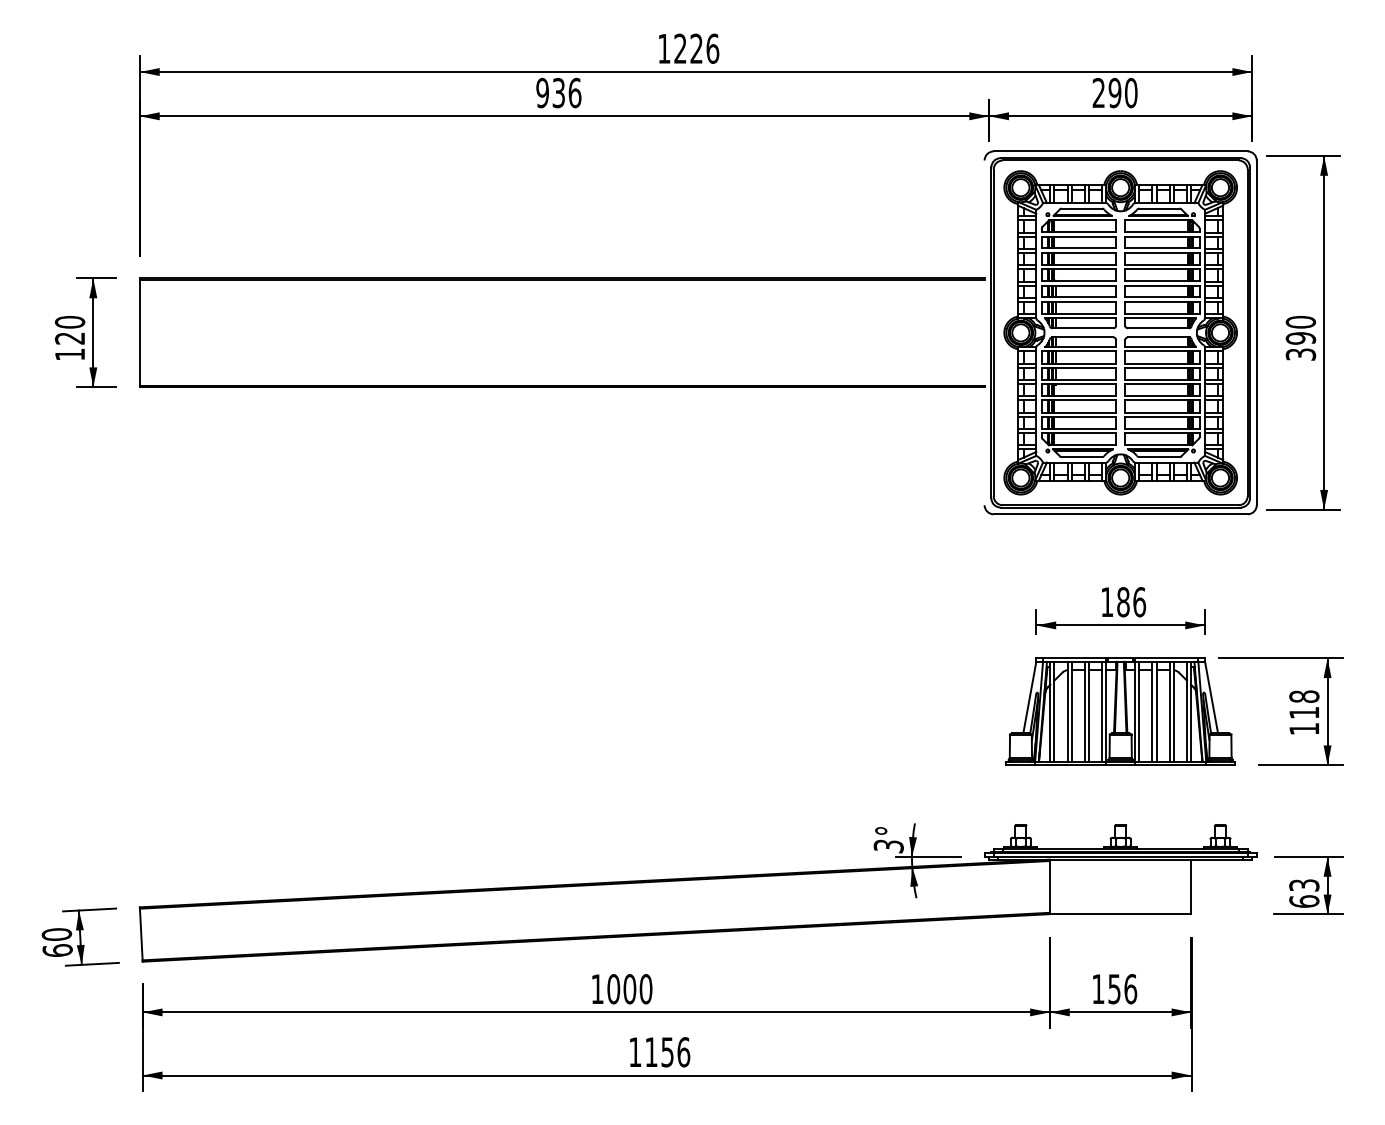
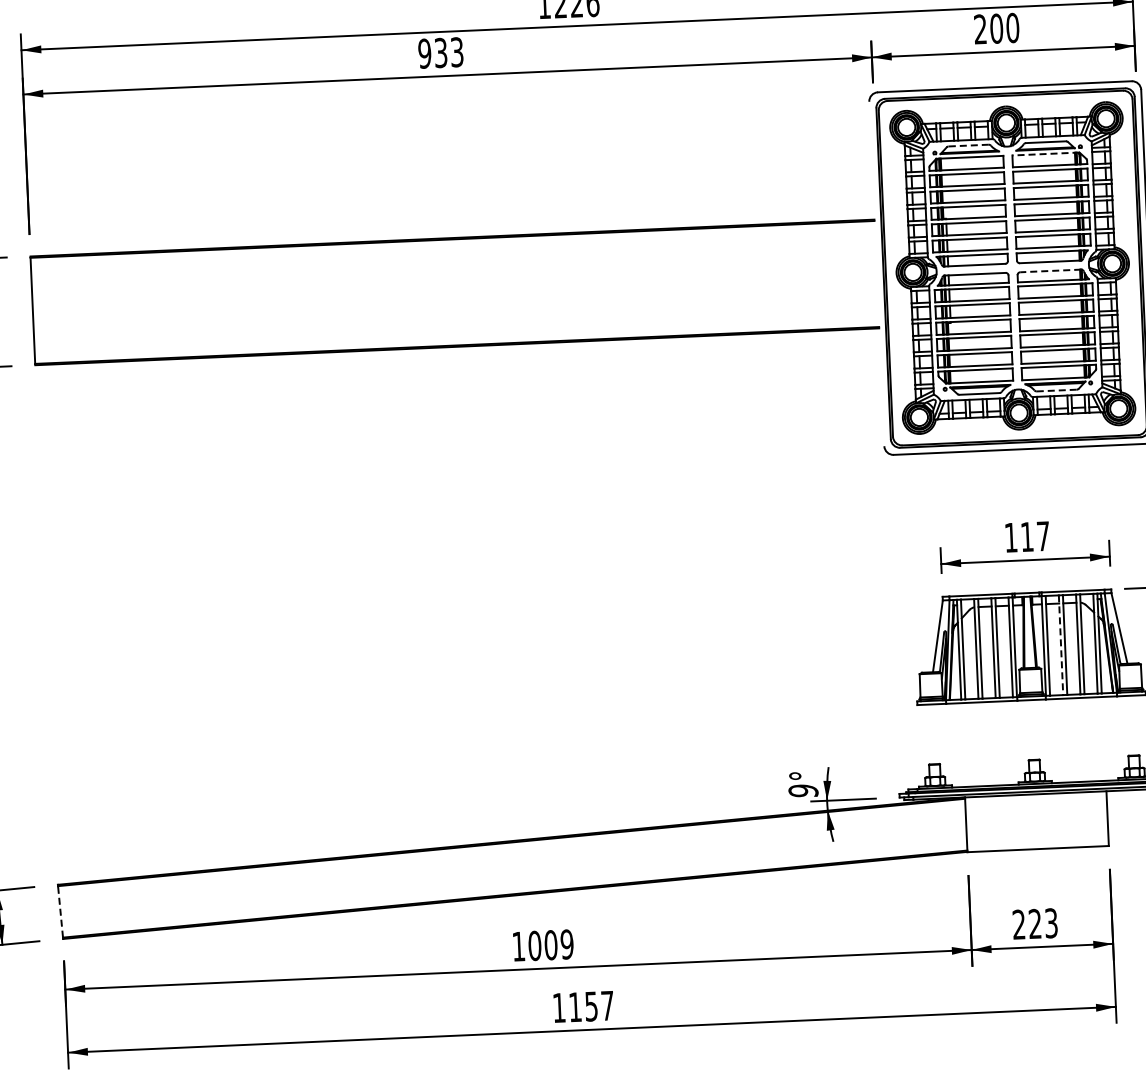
text: (574, 92) -> (456, 51), 936 -> 933
text: (1114, 93) -> (996, 29), 290 -> 200
line: (1081, 208) -> (968, 145), solid -> dashed
line: (1158, 220) -> (1045, 154), solid -> dashed
line: (1158, 337) -> (1050, 271), solid -> dashed
line: (1159, 457) -> (1056, 390), solid -> dashed
text: (1131, 602) -> (1035, 536), 186 -> 117
line: (1152, 711) -> (1061, 644), solid -> dashed
text: (888, 846) -> (803, 791), 3° -> 9°
line: (141, 934) -> (60, 911), solid -> dashed
text: (645, 989) -> (566, 944), 1000 -> 1009
text: (1114, 989) -> (1035, 924), 156 -> 223
text: (683, 1052) -> (607, 1006), 1156 -> 1157

